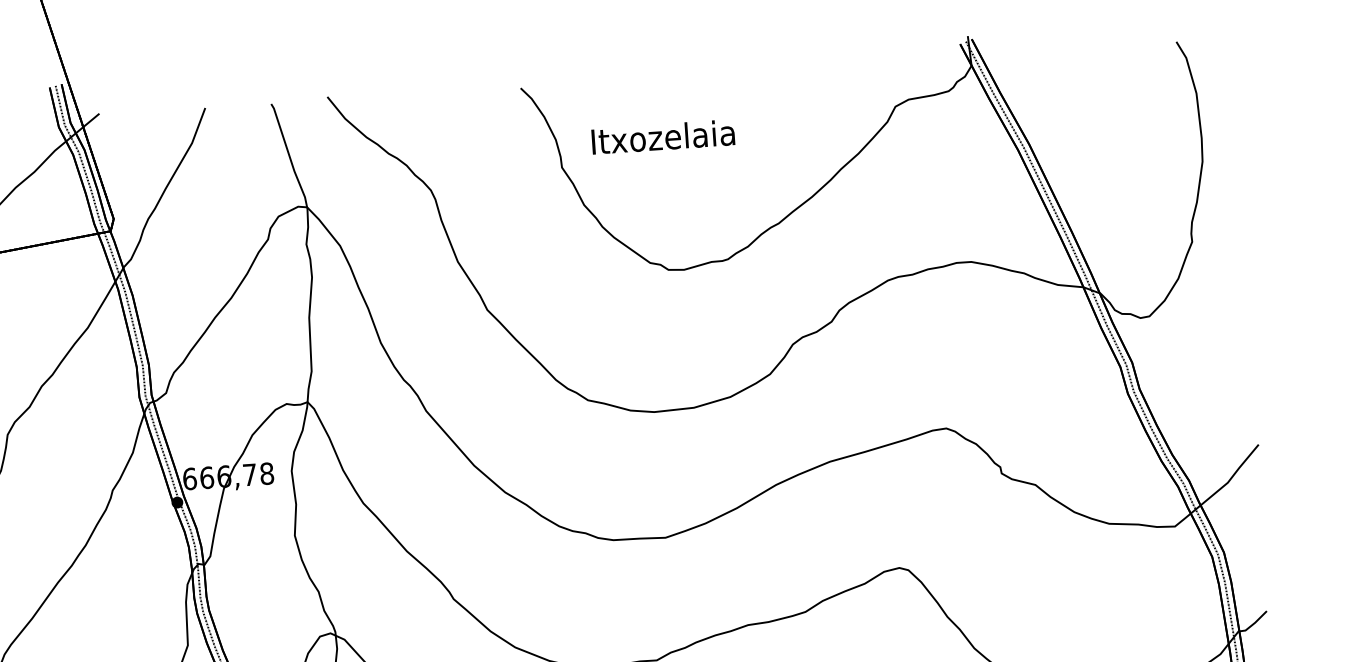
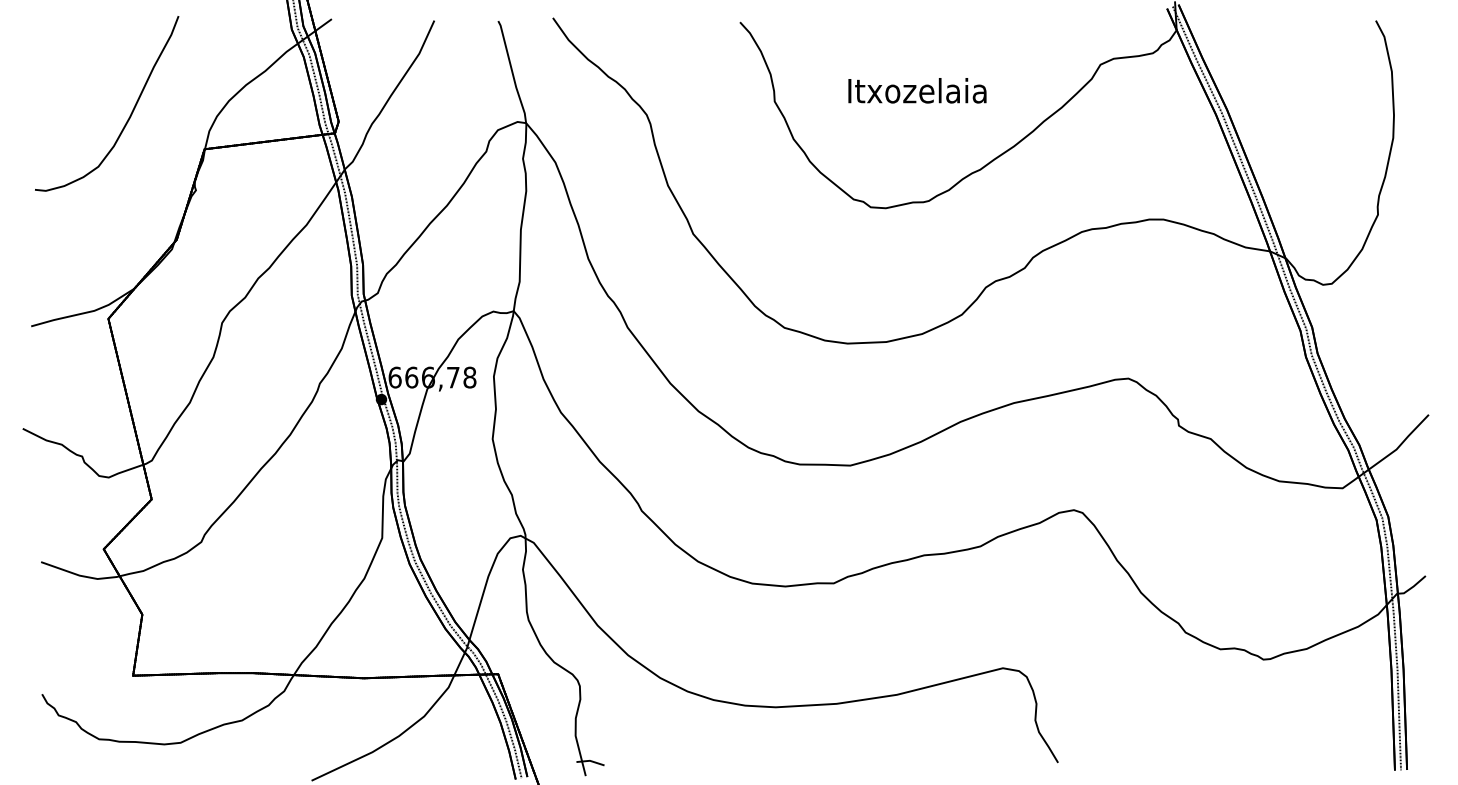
text: (663, 136) -> (917, 90), moved

